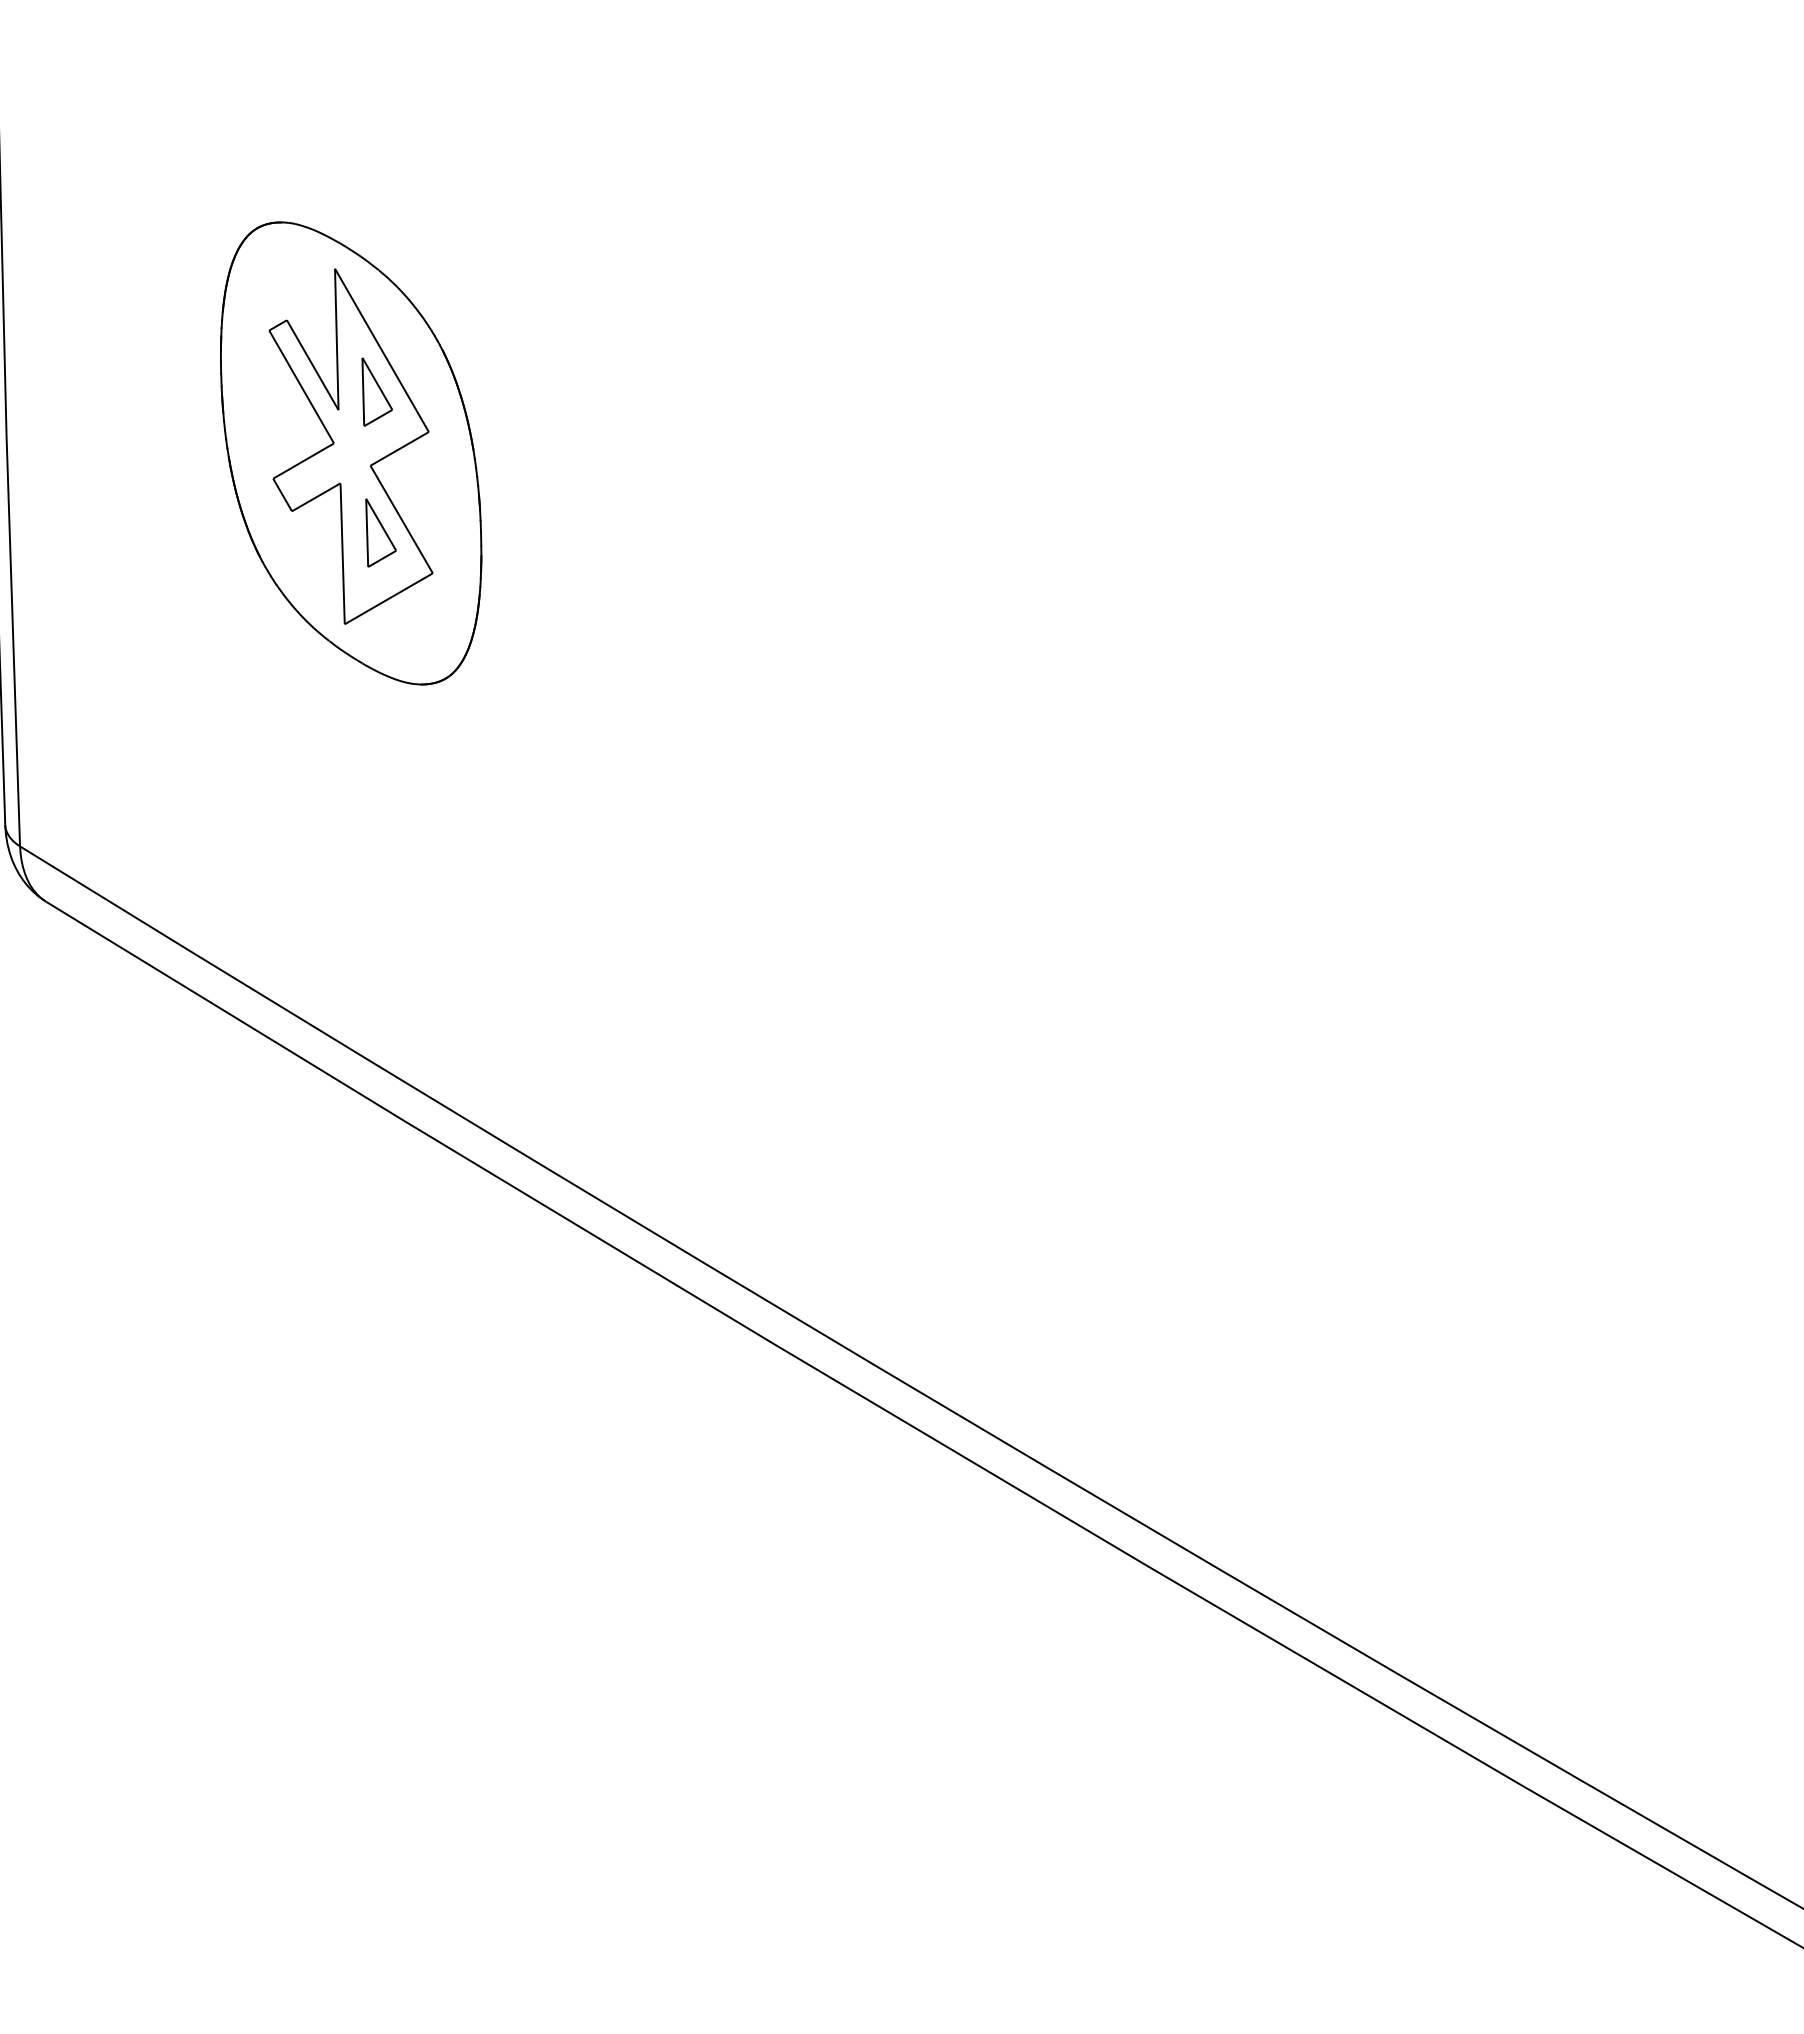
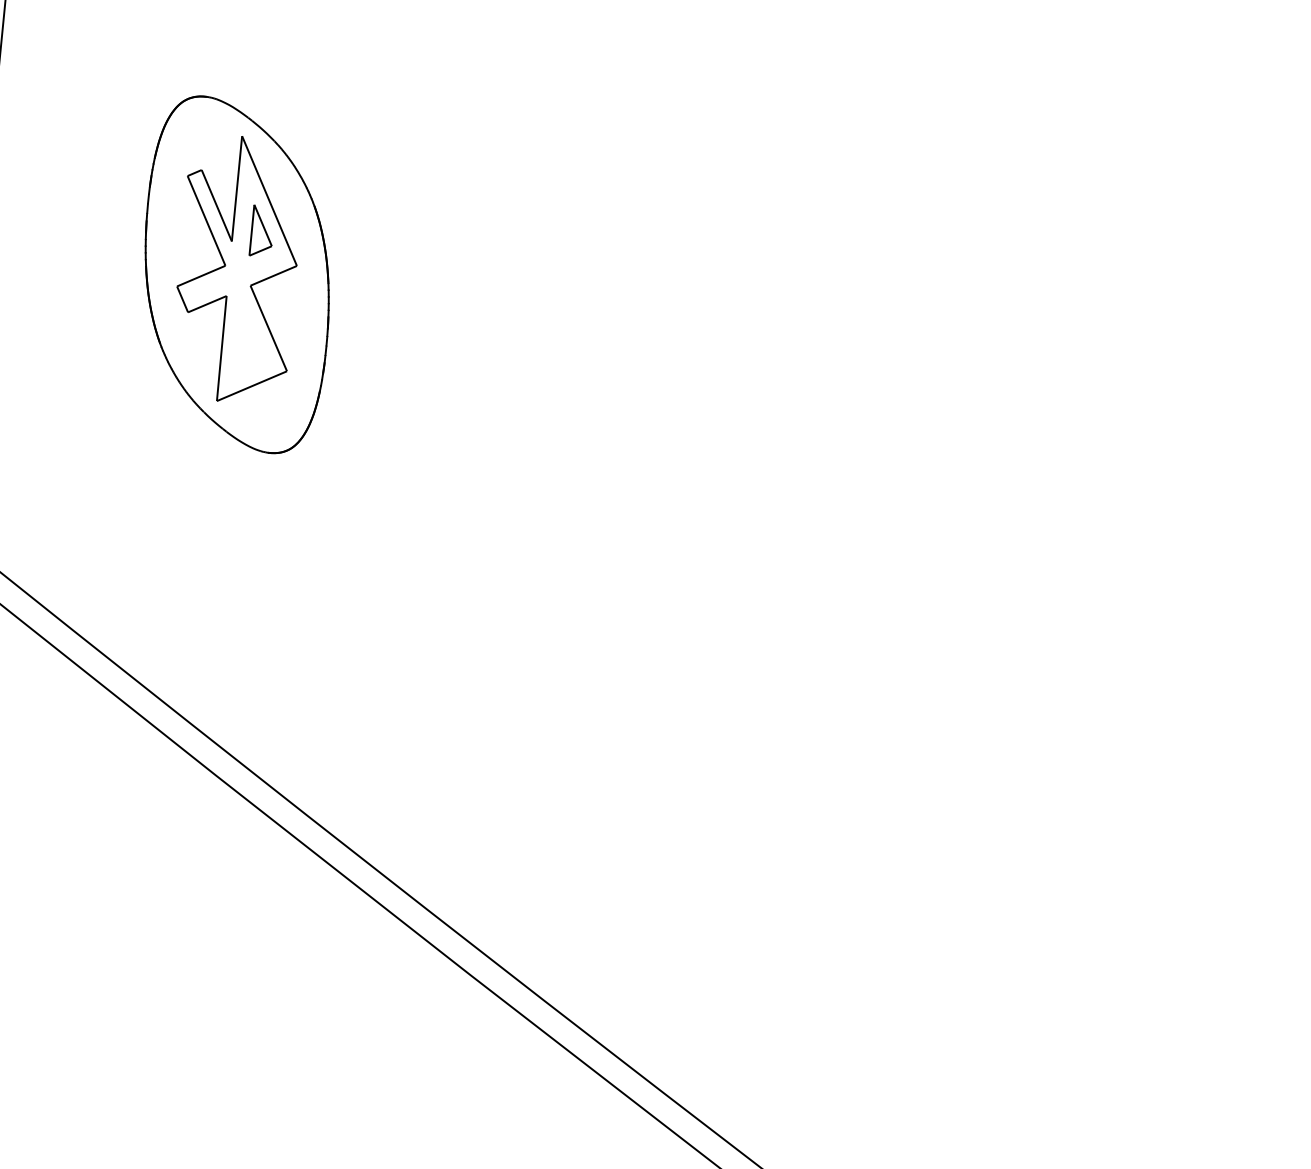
part: (380, 532) -> (251, 336), removed

